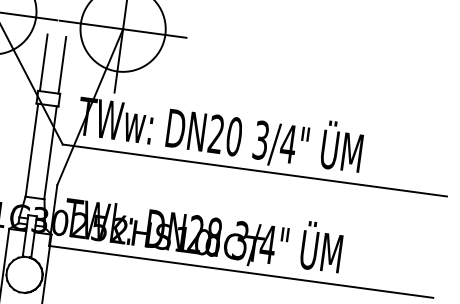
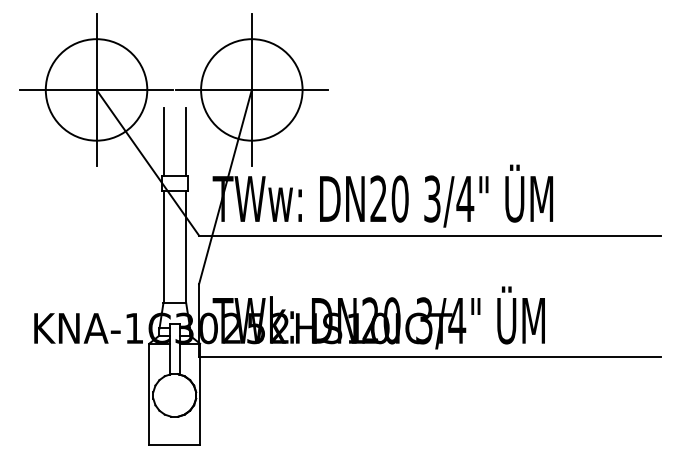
text: (213, 236) -> (391, 320), DN28 -> DN20

